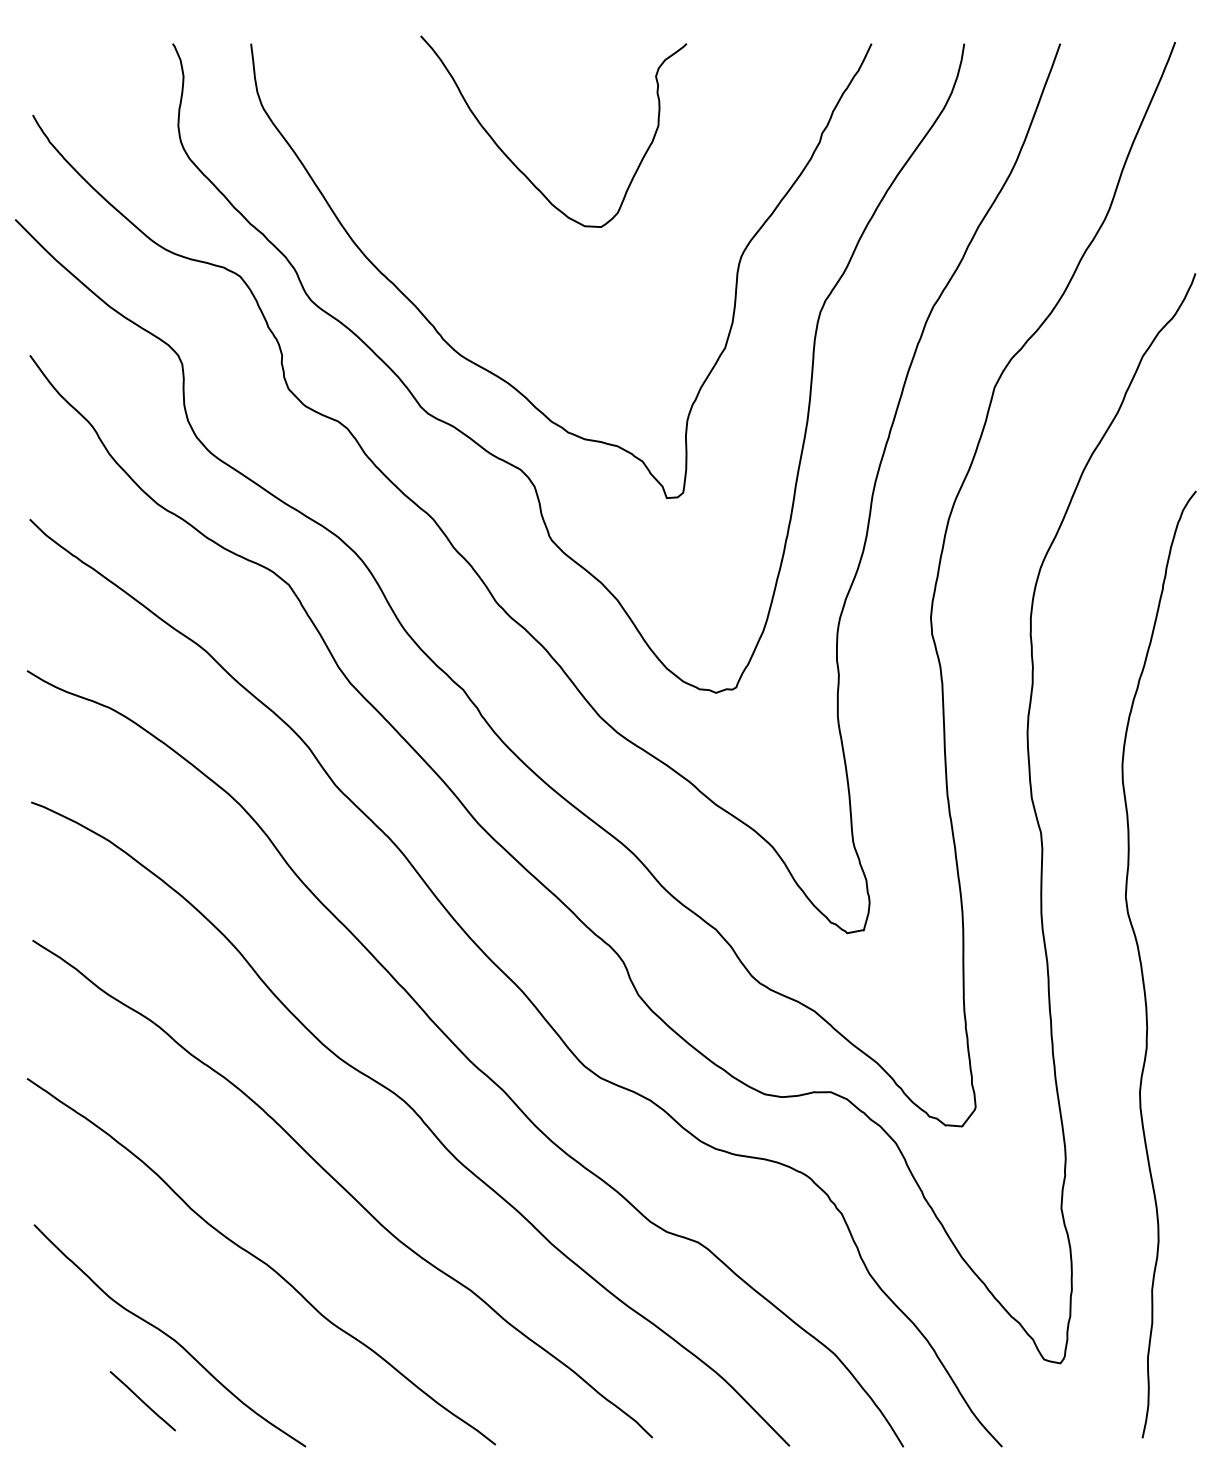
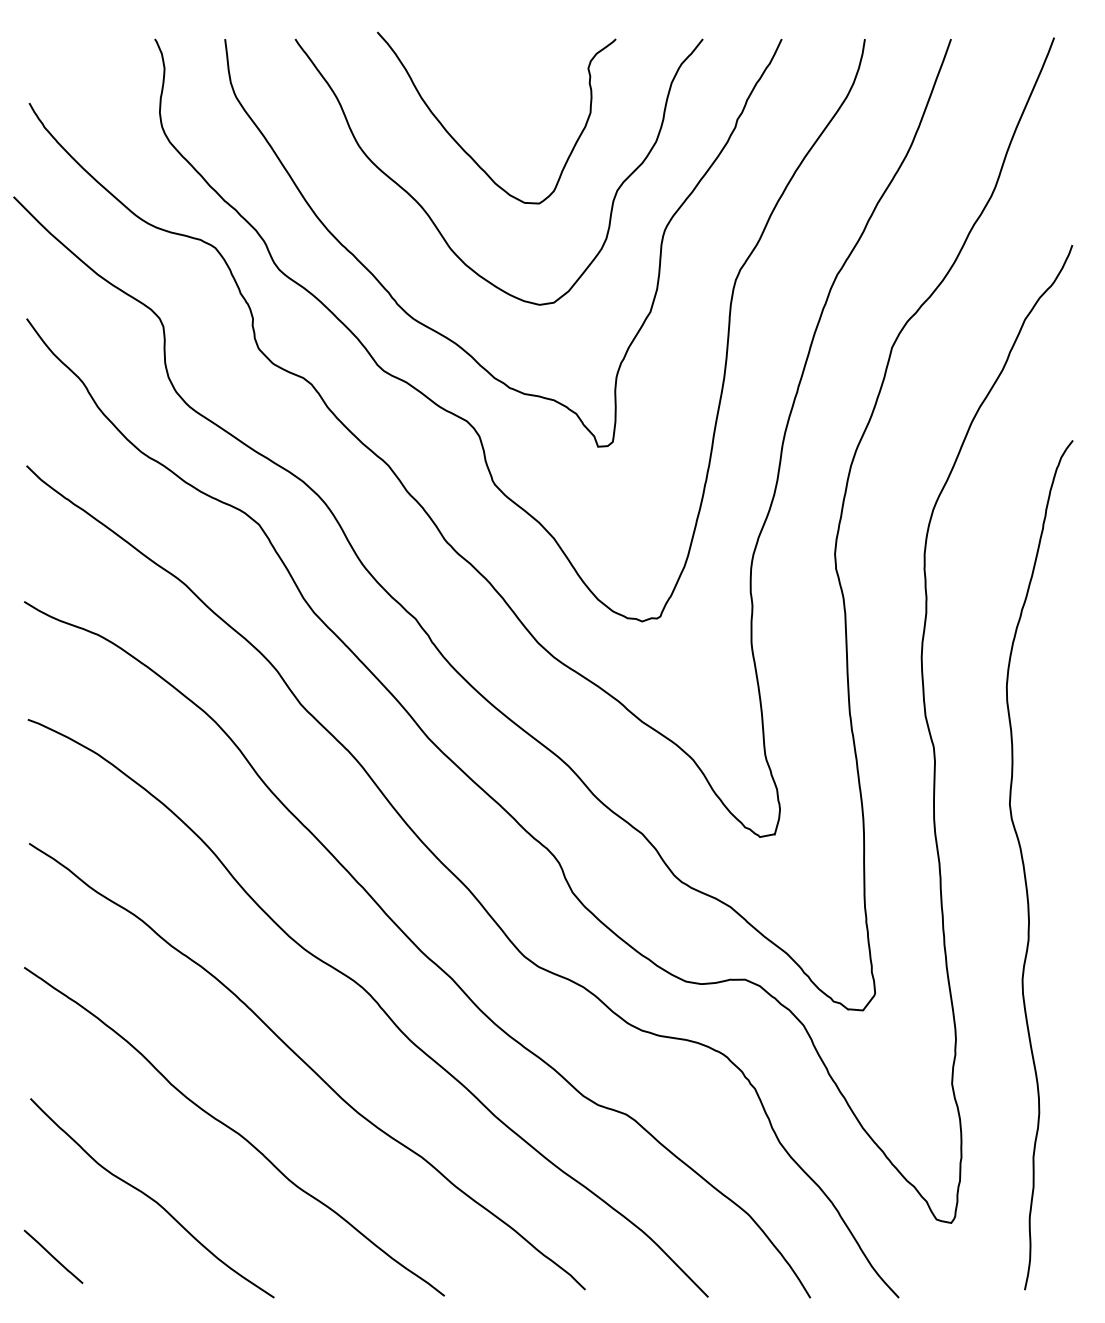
curve: (480, 242) -> (430, 217), added
line: (142, 1401) -> (53, 1257), moved

